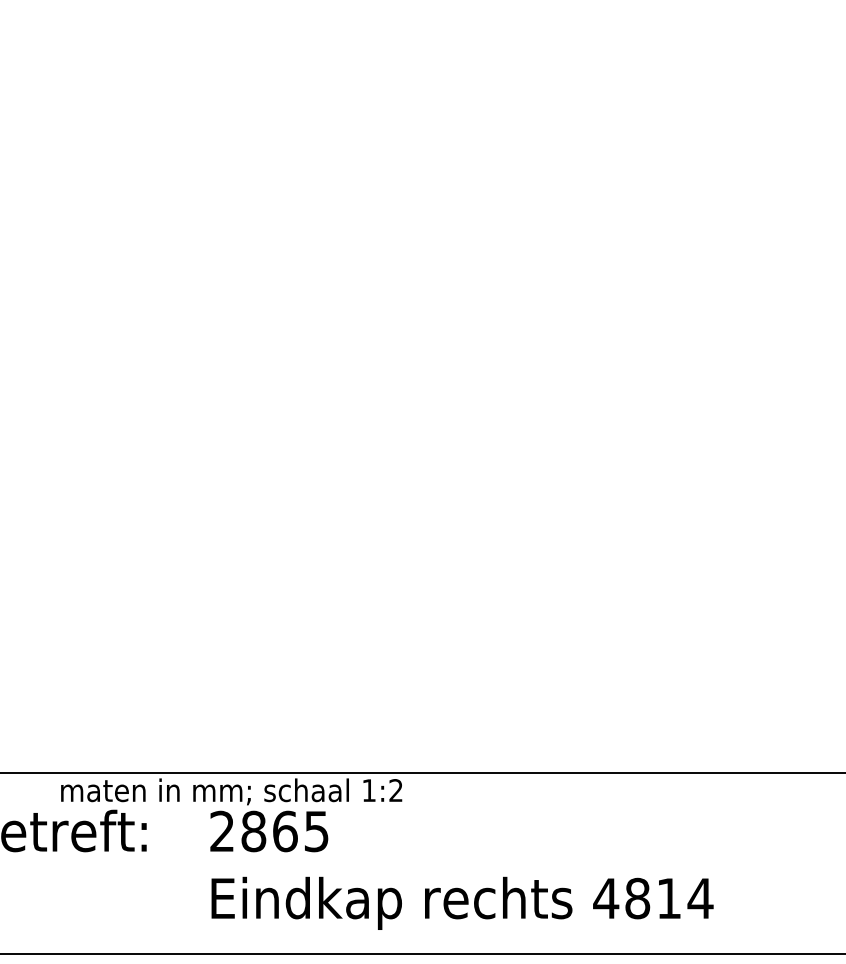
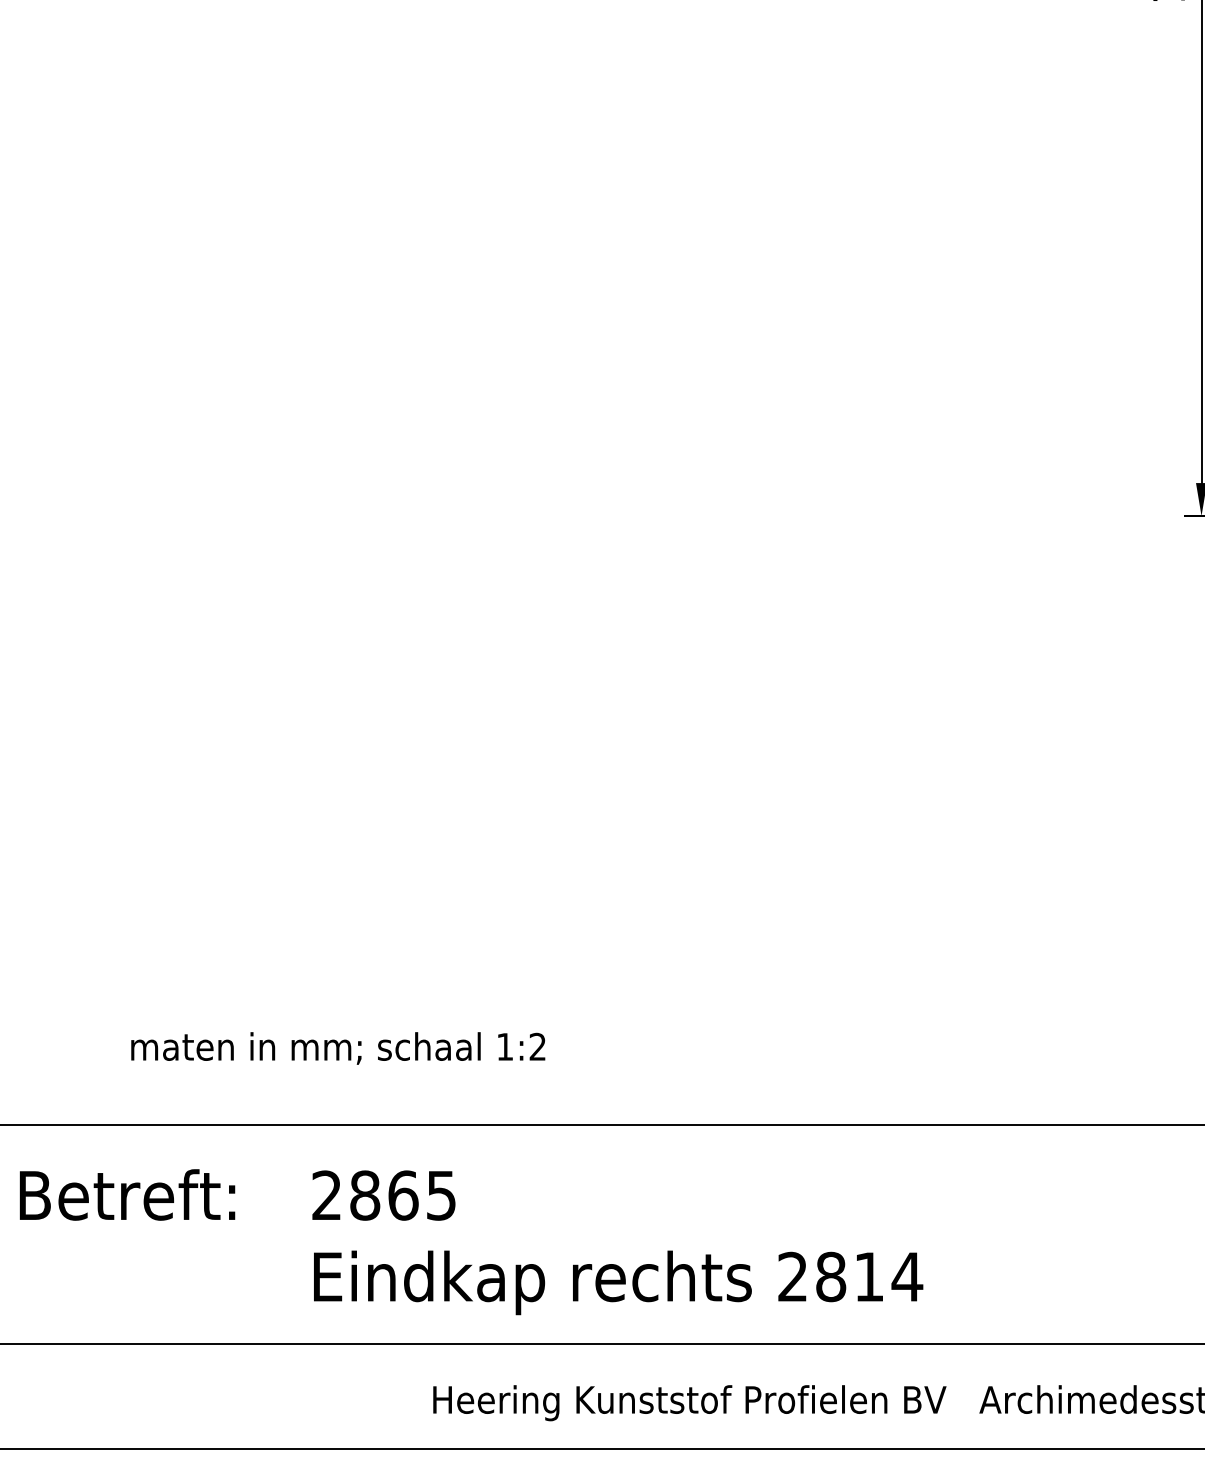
text: (231, 791) -> (338, 1048), moved
text: (605, 898) -> (792, 1276), 4814 -> 2814

